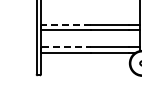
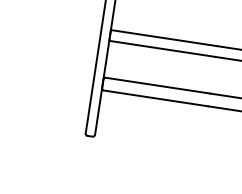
line: (66, 25) -> (165, 38), dashed -> solid
line: (66, 47) -> (158, 85), dashed -> solid

